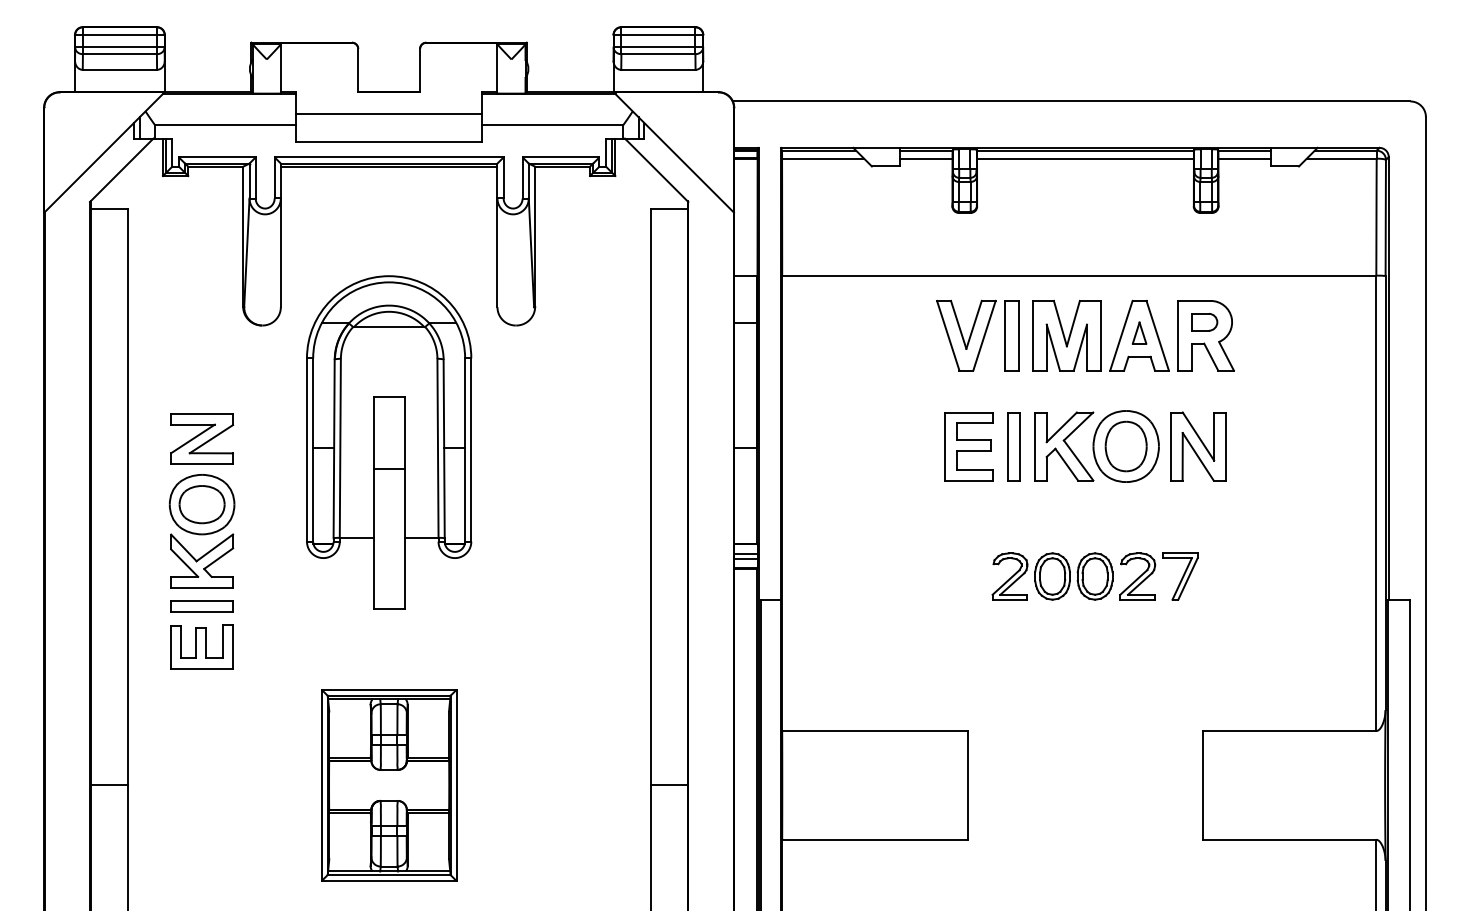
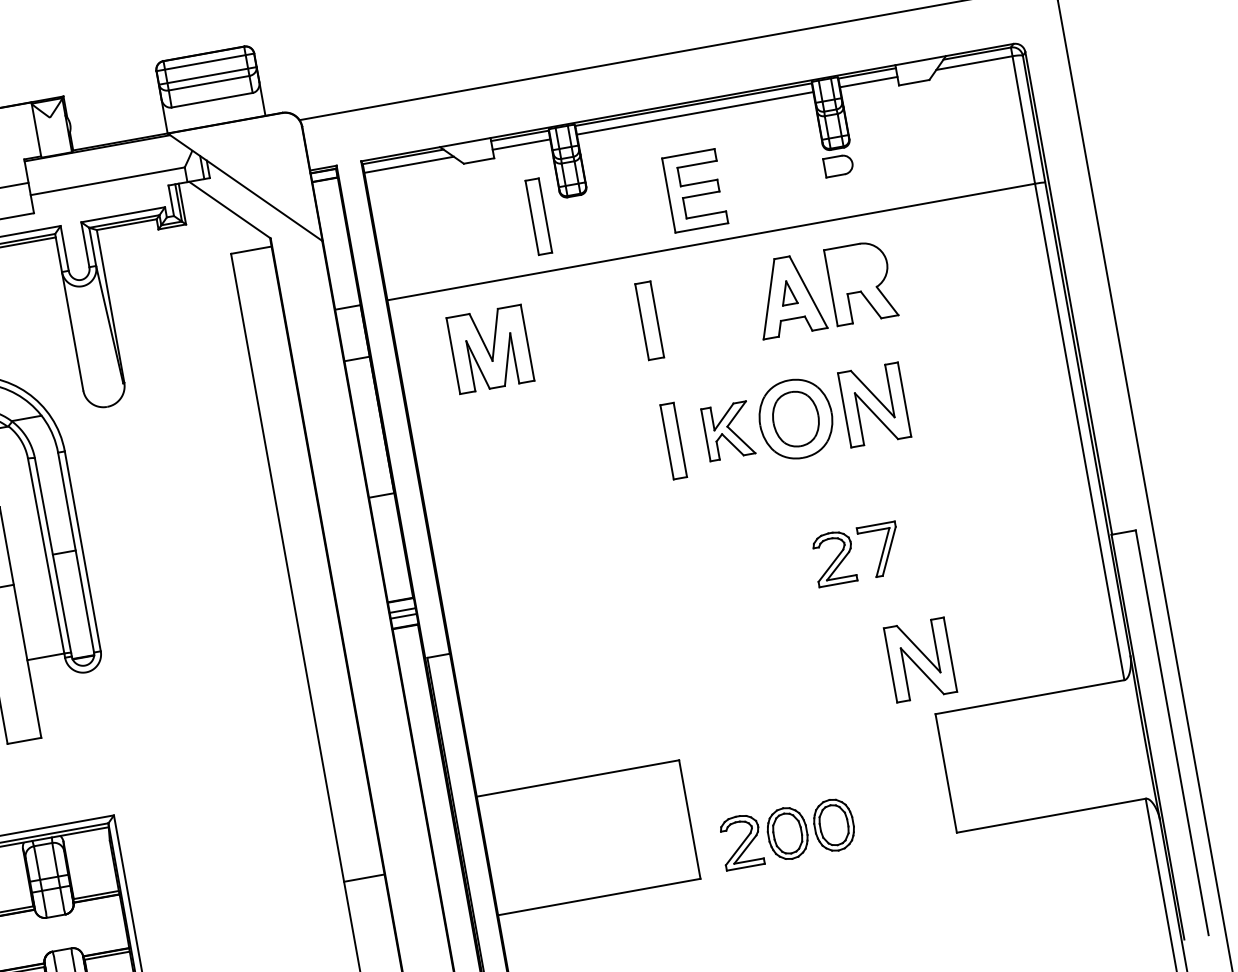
part: (929, 225) -> (538, 216), added
part: (1204, 322) -> (838, 166), moved
part: (966, 335) -> (600, 329), removed
part: (1066, 335) -> (490, 349), moved
part: (968, 446) -> (694, 190), moved
part: (1064, 446) -> (728, 431), size x0.7
part: (1052, 576) -> (787, 833), moved
part: (1198, 680) -> (920, 659), added

